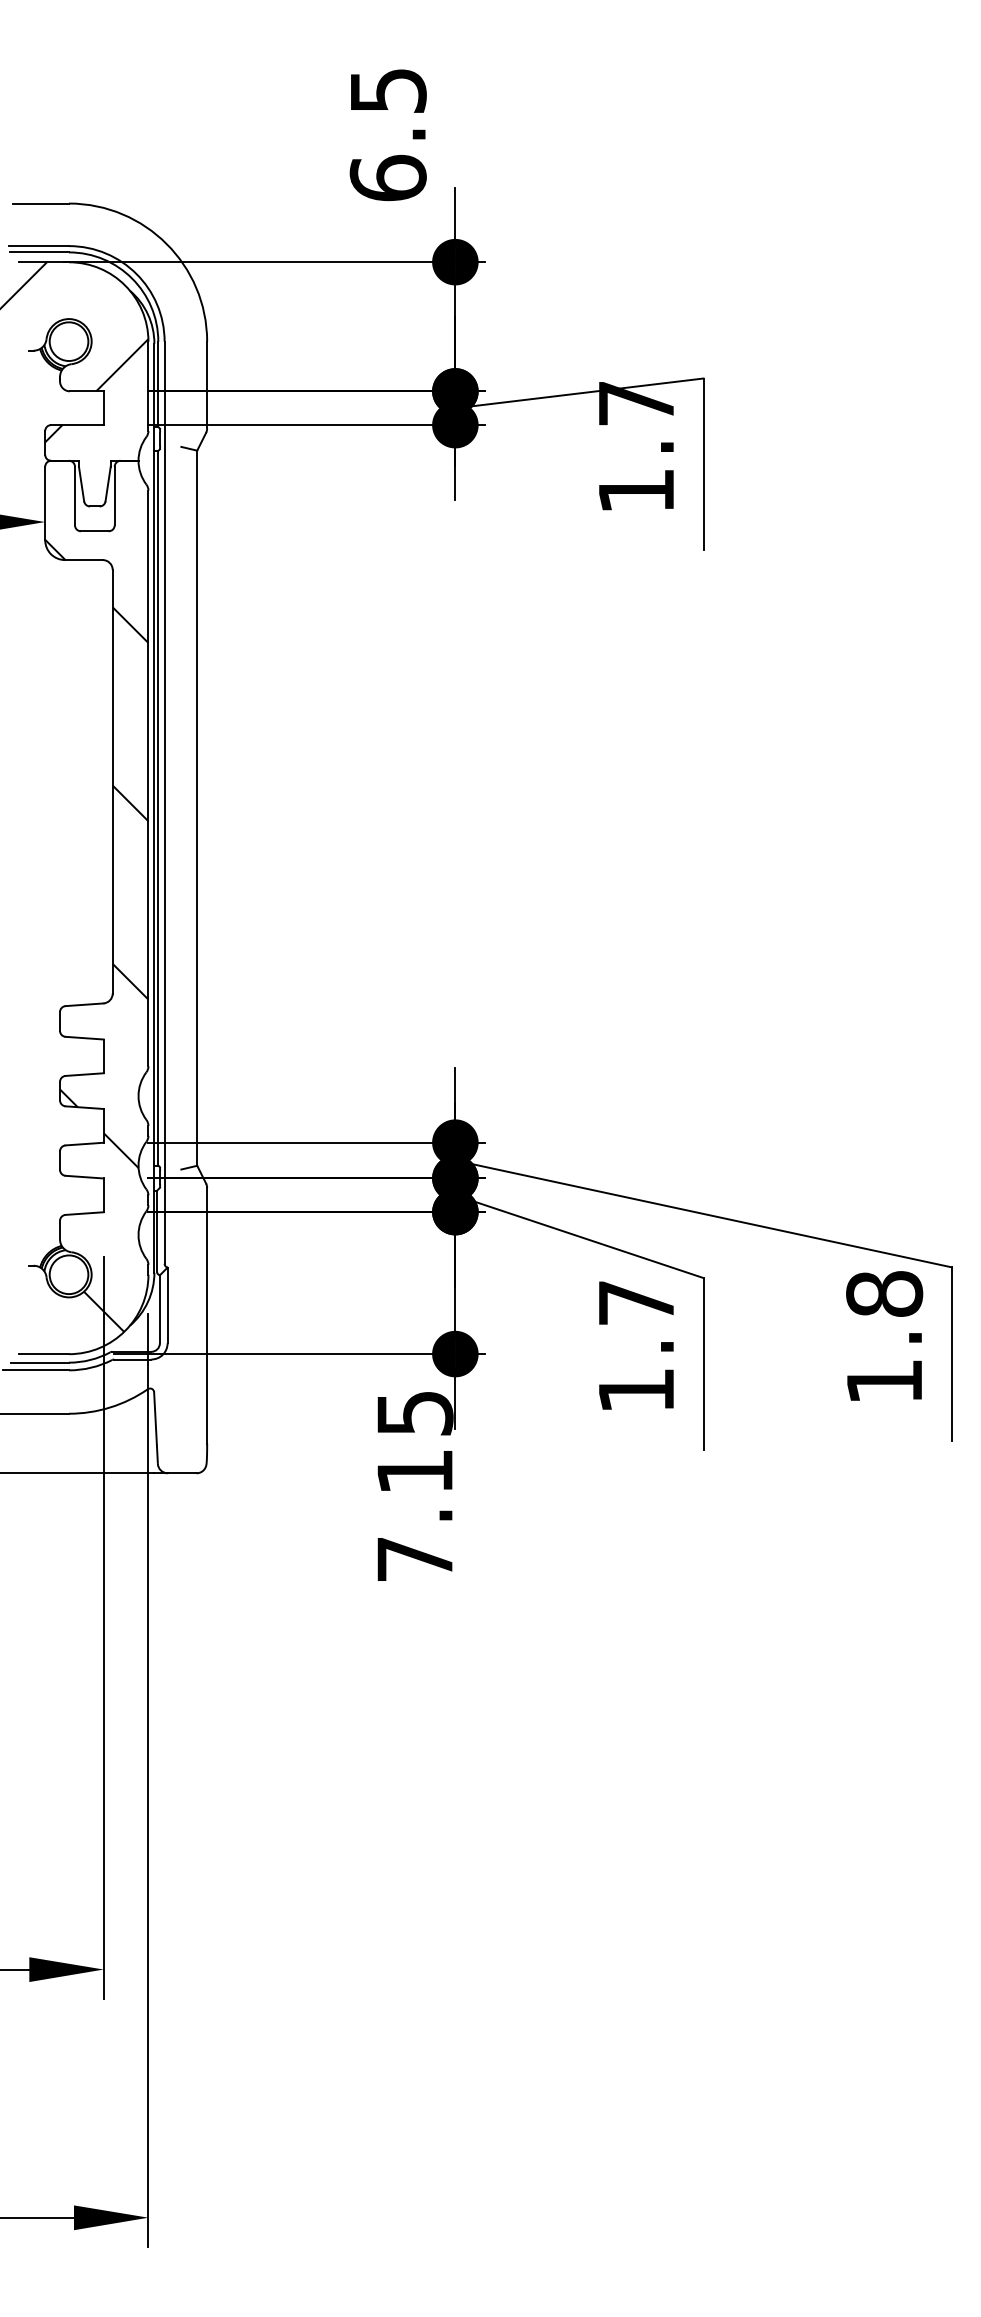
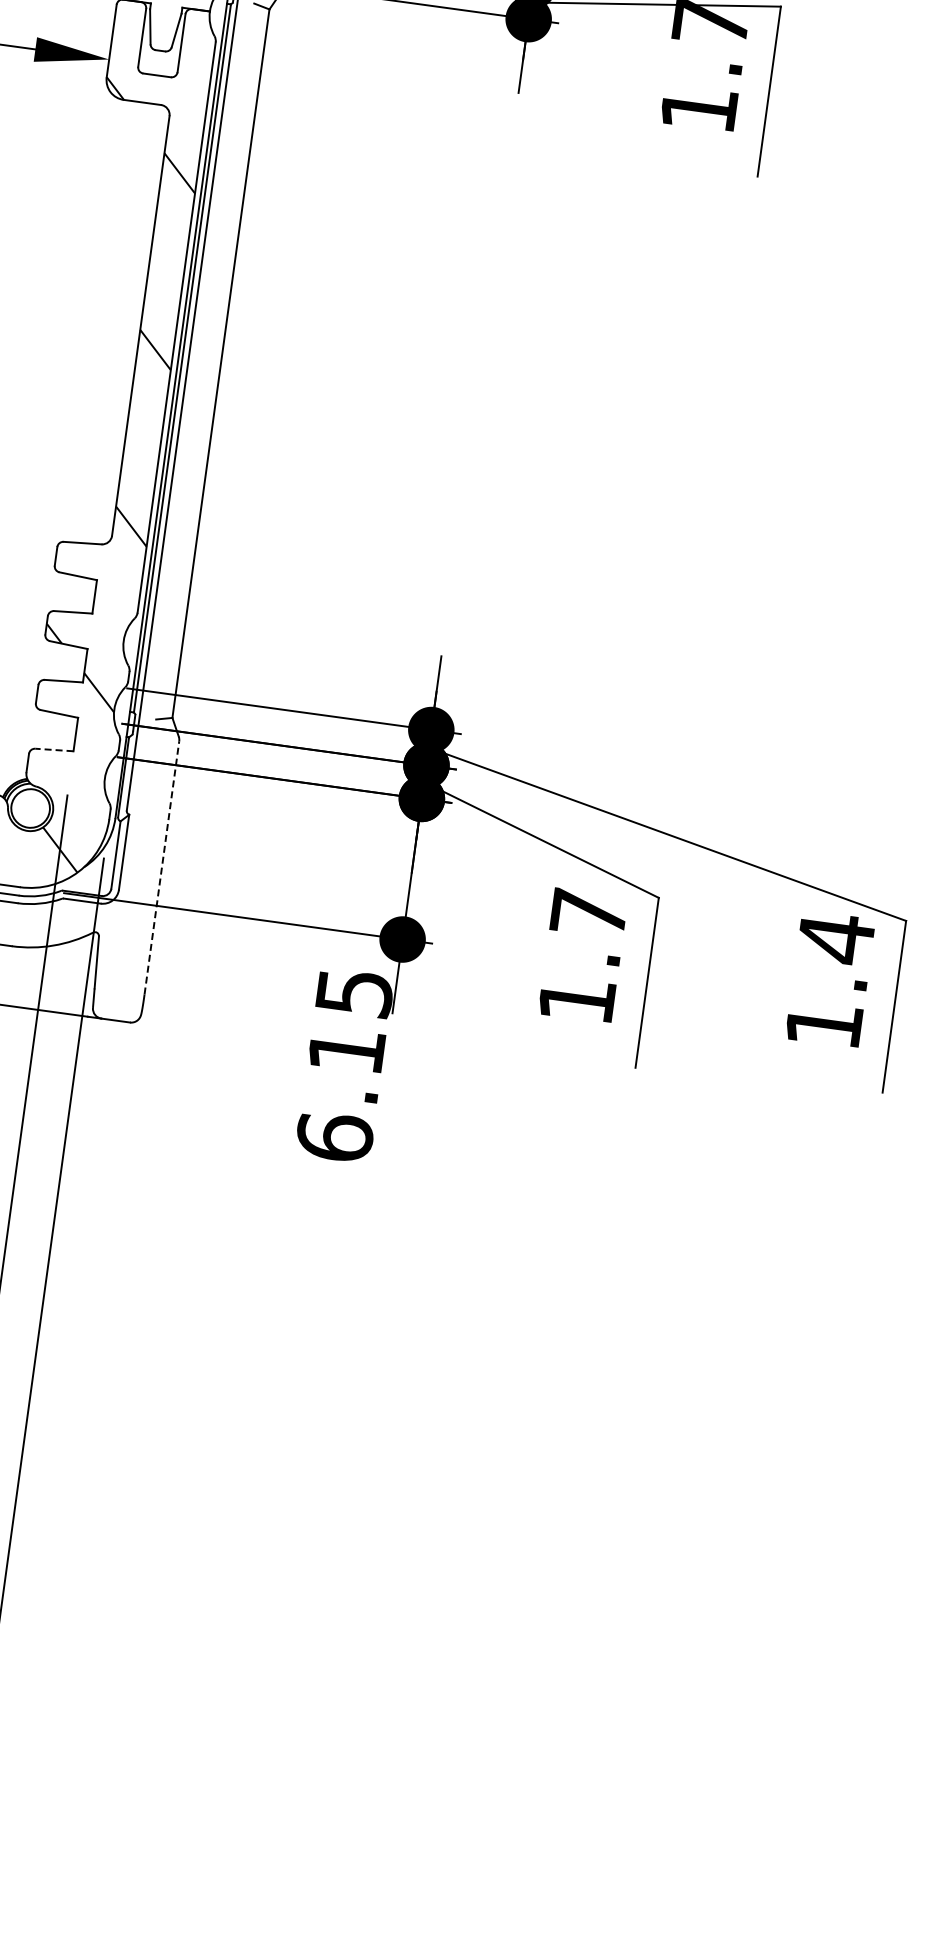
line: (84, 1213) -> (54, 749), solid -> dashed
text: (884, 1294) -> (835, 938), 1.8 -> 1.4
line: (207, 1315) -> (162, 867), solid -> dashed
text: (414, 1558) -> (334, 1136), 7.15 -> 6.15

